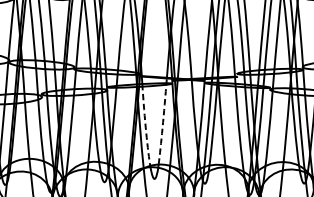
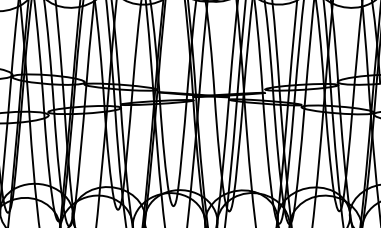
arc: (162, 124) -> (182, 145), dashed -> solid
arc: (145, 128) -> (163, 150), dashed -> solid

